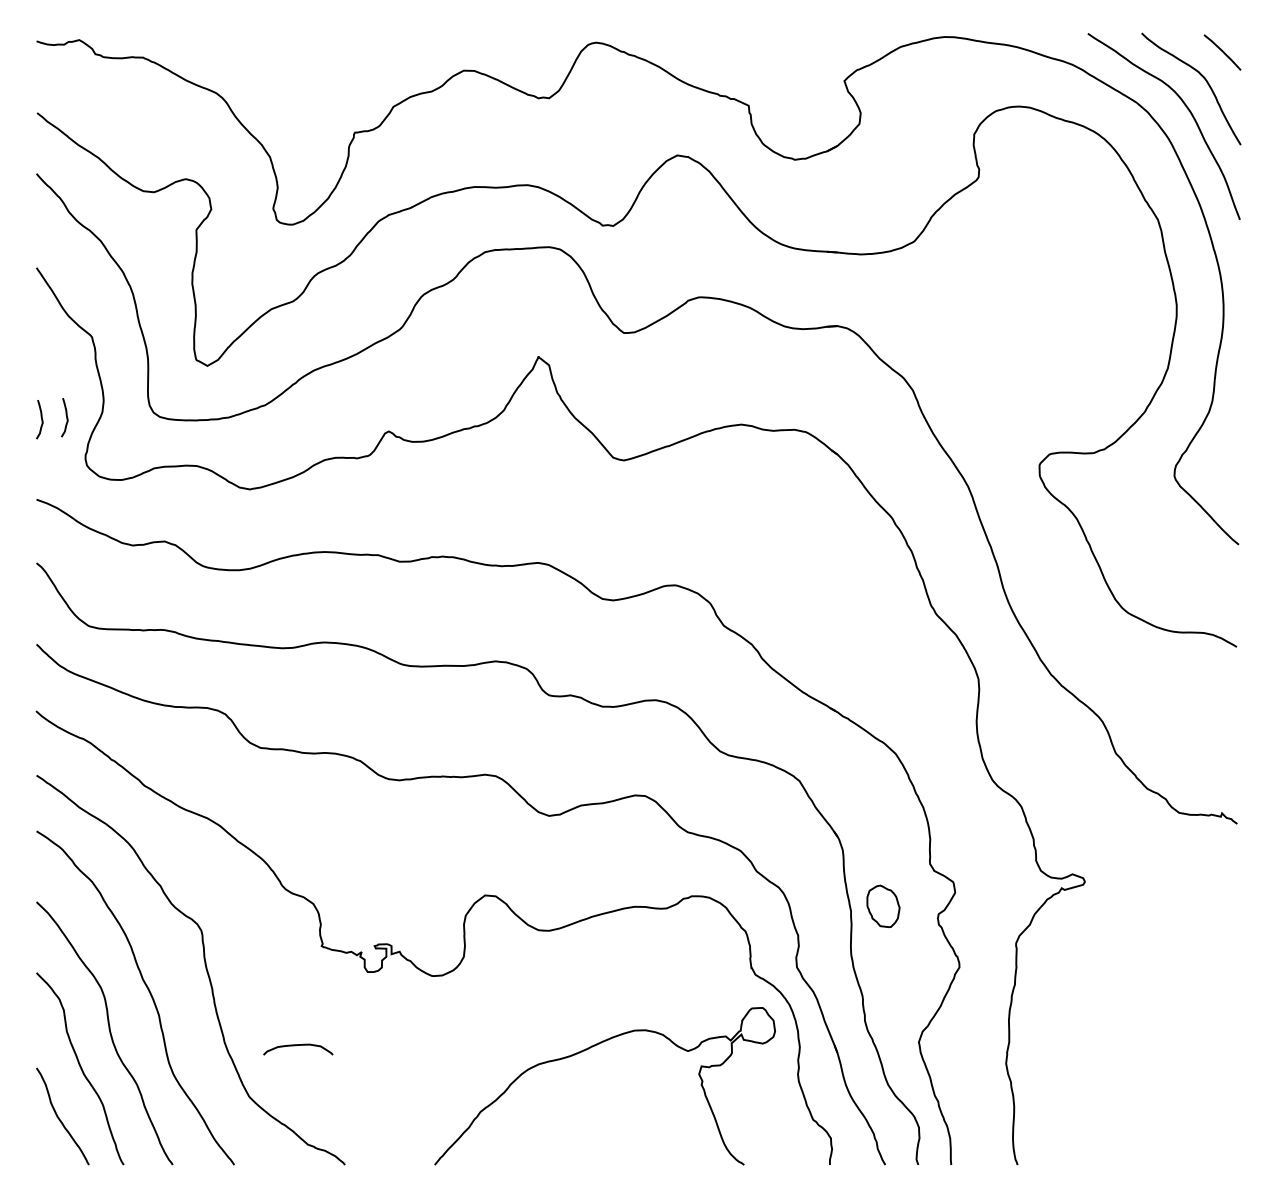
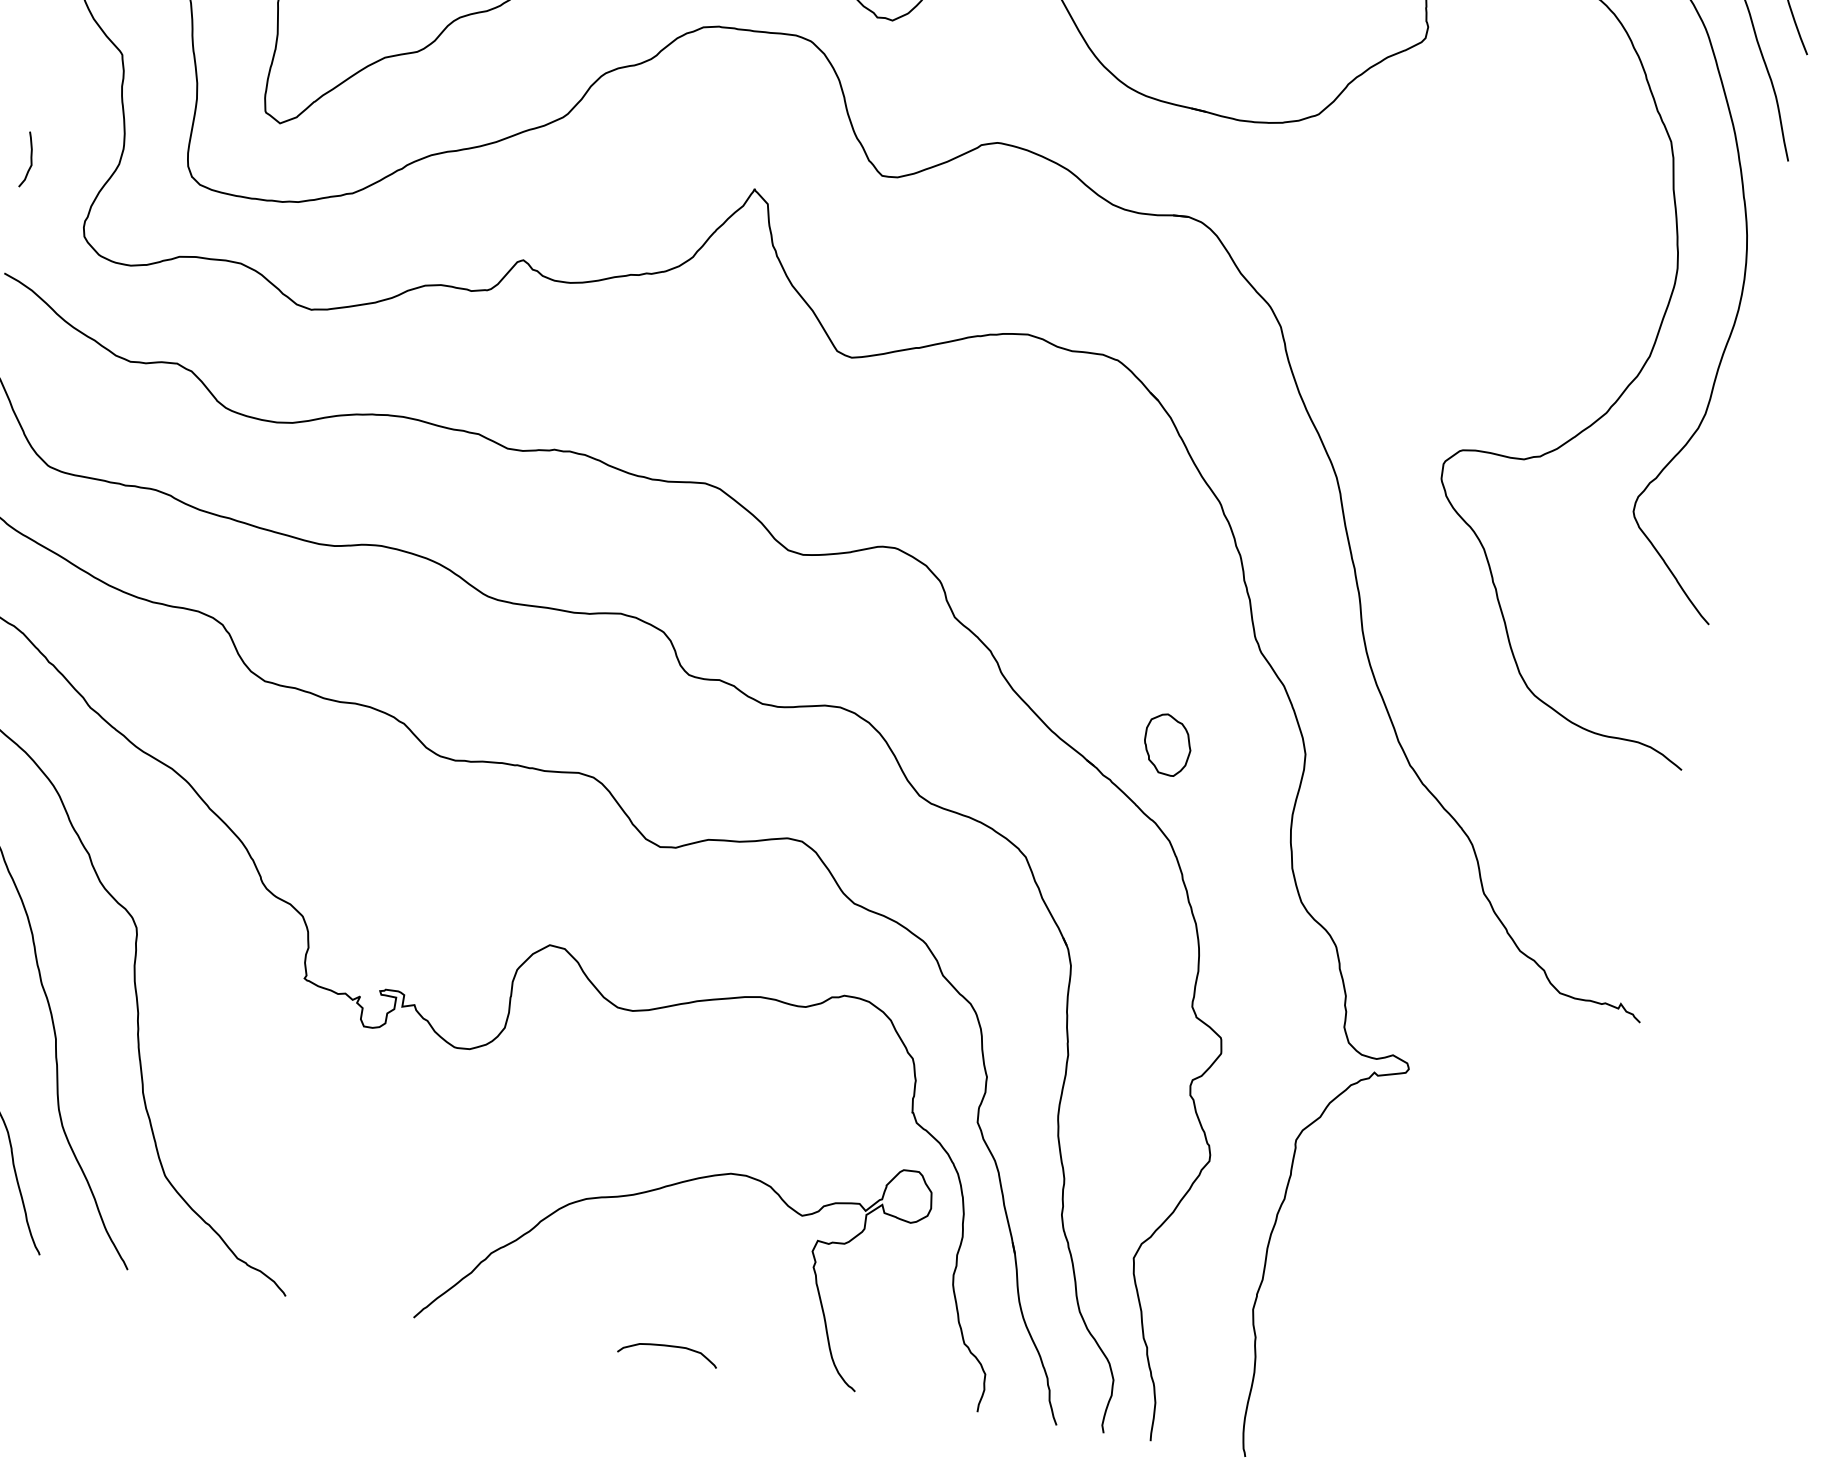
curve: (66, 417) -> (66, 163), removed
part: (883, 905) -> (1167, 743), moved
curve: (298, 1045) -> (669, 1346), moved

